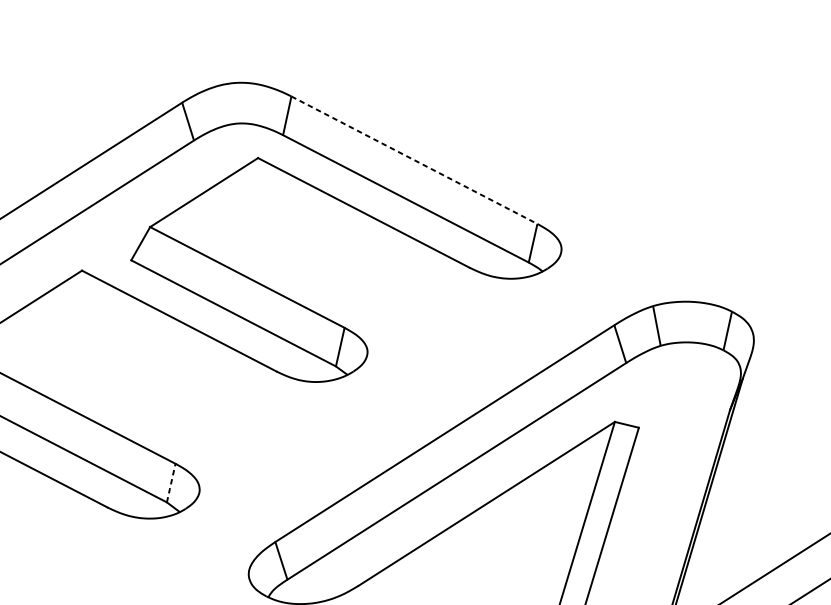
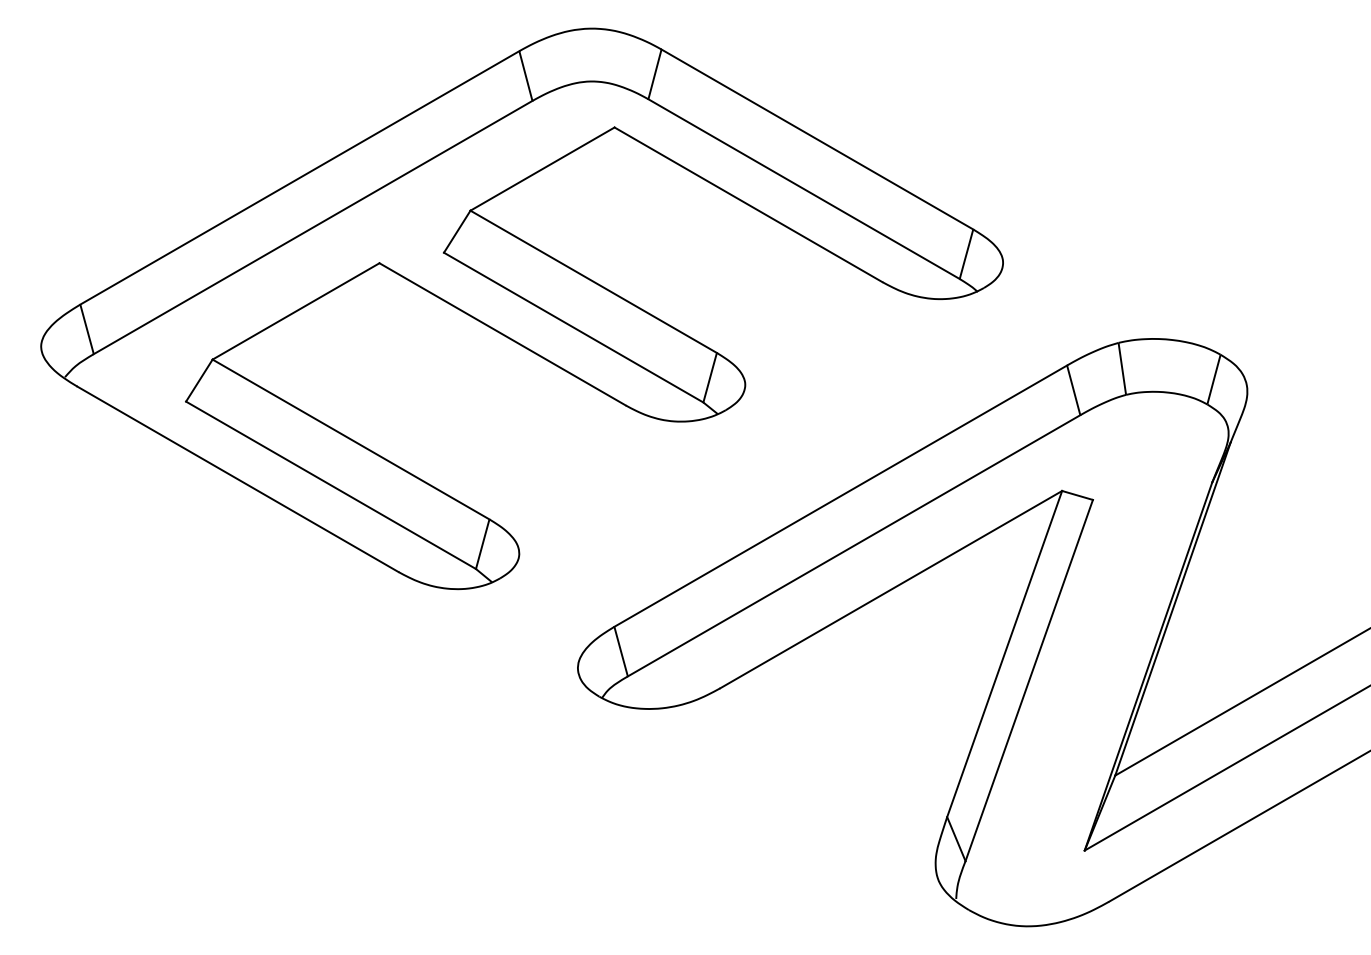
line: (414, 160) -> (817, 139), dashed -> solid
line: (171, 483) -> (482, 544), dashed -> solid

